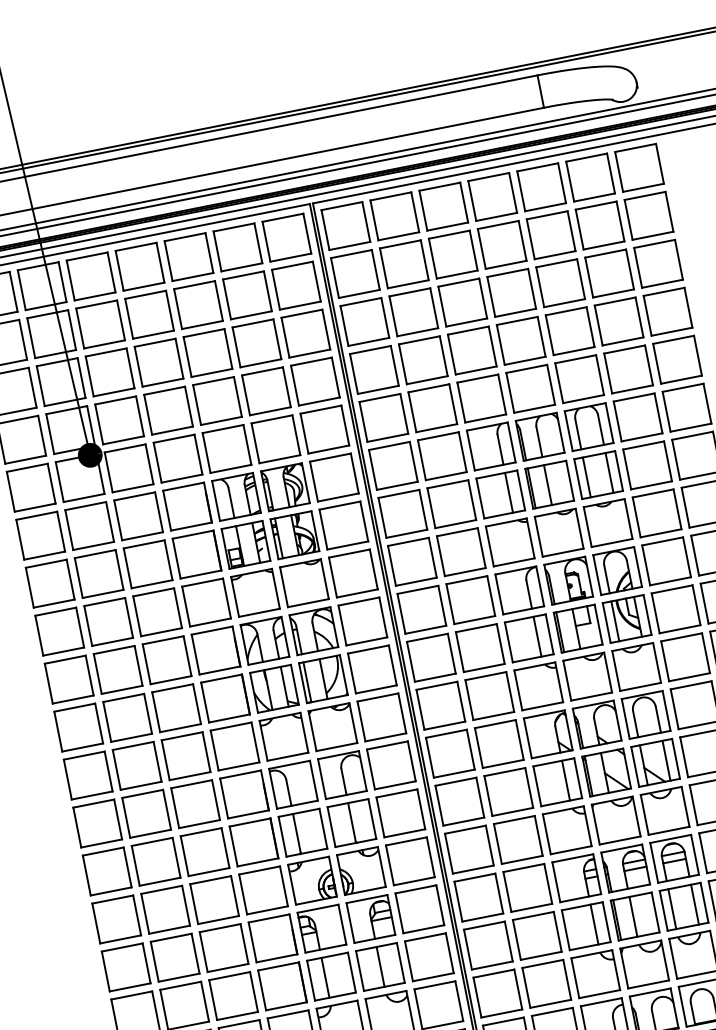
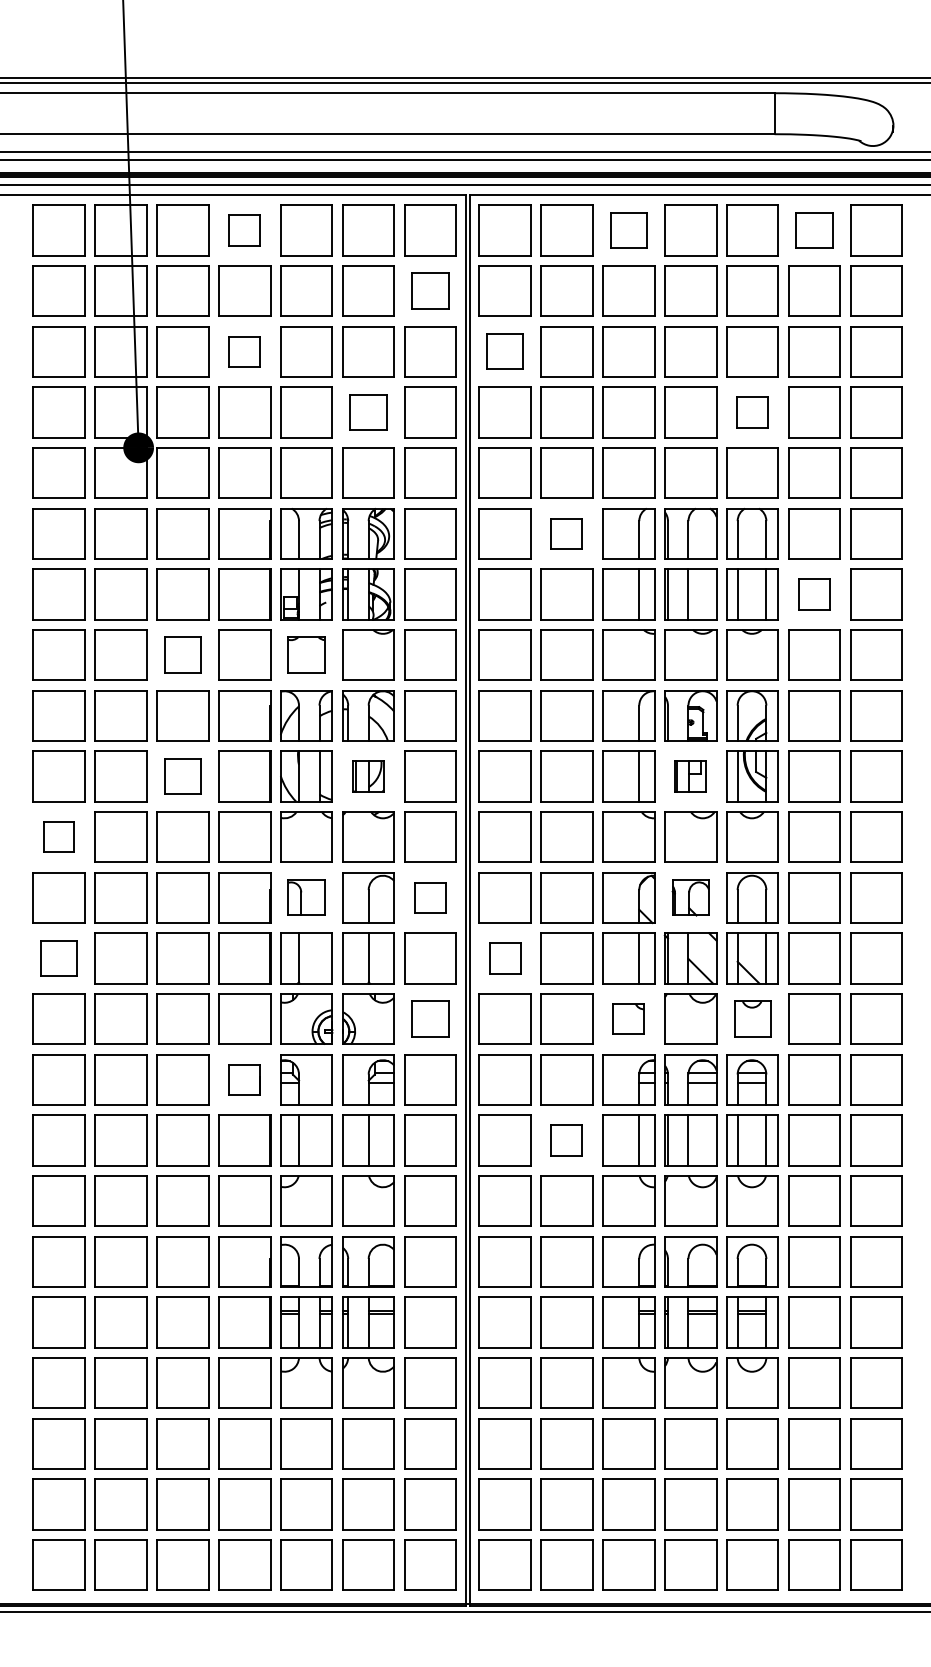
part: (590, 177) -> (814, 230), size x0.7
part: (443, 206) -> (628, 230), size x0.7
part: (139, 266) -> (244, 230), size x0.6
part: (296, 285) -> (430, 290), size x0.7
part: (364, 321) -> (504, 351), size x0.7
part: (570, 331) -> (752, 412), size x0.6
part: (158, 362) -> (244, 351), size x0.6
part: (266, 391) -> (368, 412), size x0.7
part: (441, 456) -> (566, 533), size x0.6
part: (647, 465) -> (814, 594), size x0.6
part: (255, 592) -> (306, 654), size x0.7
part: (157, 611) -> (182, 654), size x0.7
part: (578, 628) -> (690, 776), size x0.6
part: (323, 679) -> (368, 776), size x0.6
part: (176, 708) -> (182, 776), size x0.7
part: (596, 724) -> (690, 897), size x0.7
part: (391, 765) -> (430, 897), size x0.6
part: (87, 775) -> (58, 836), size x0.6
part: (293, 784) -> (306, 897), size x0.7
part: (459, 801) -> (504, 958), size x0.6
part: (664, 810) -> (752, 1018), size x0.7
part: (566, 829) -> (628, 1018), size x0.6
part: (410, 860) -> (430, 1018), size x0.7
part: (106, 871) -> (58, 958), size x0.7
part: (536, 935) -> (566, 1140), size x0.6
part: (272, 938) -> (244, 1079), size x0.6

